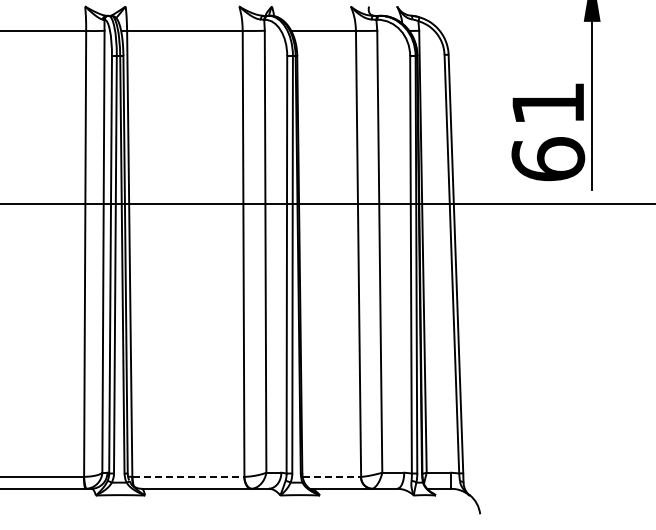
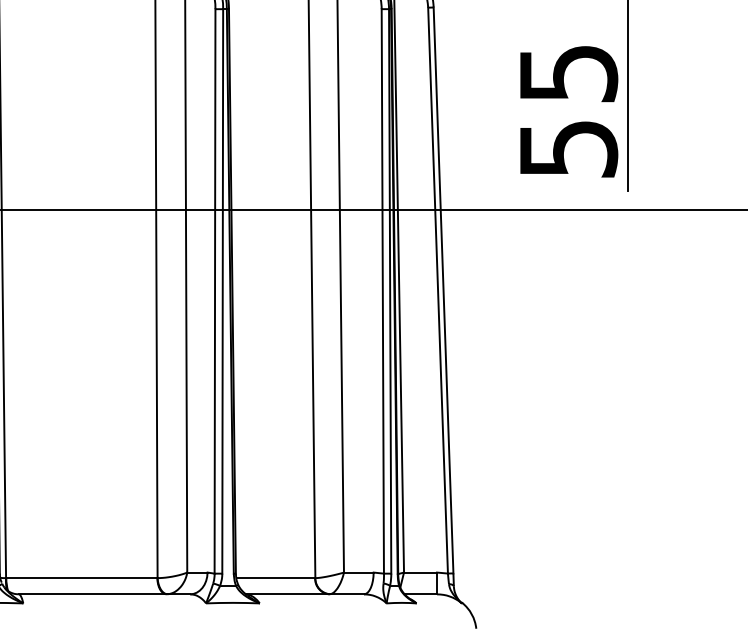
text: (548, 132) -> (568, 112), 61 -> 55
line: (188, 476) -> (81, 577), dashed -> solid
line: (332, 476) -> (276, 577), dashed -> solid

